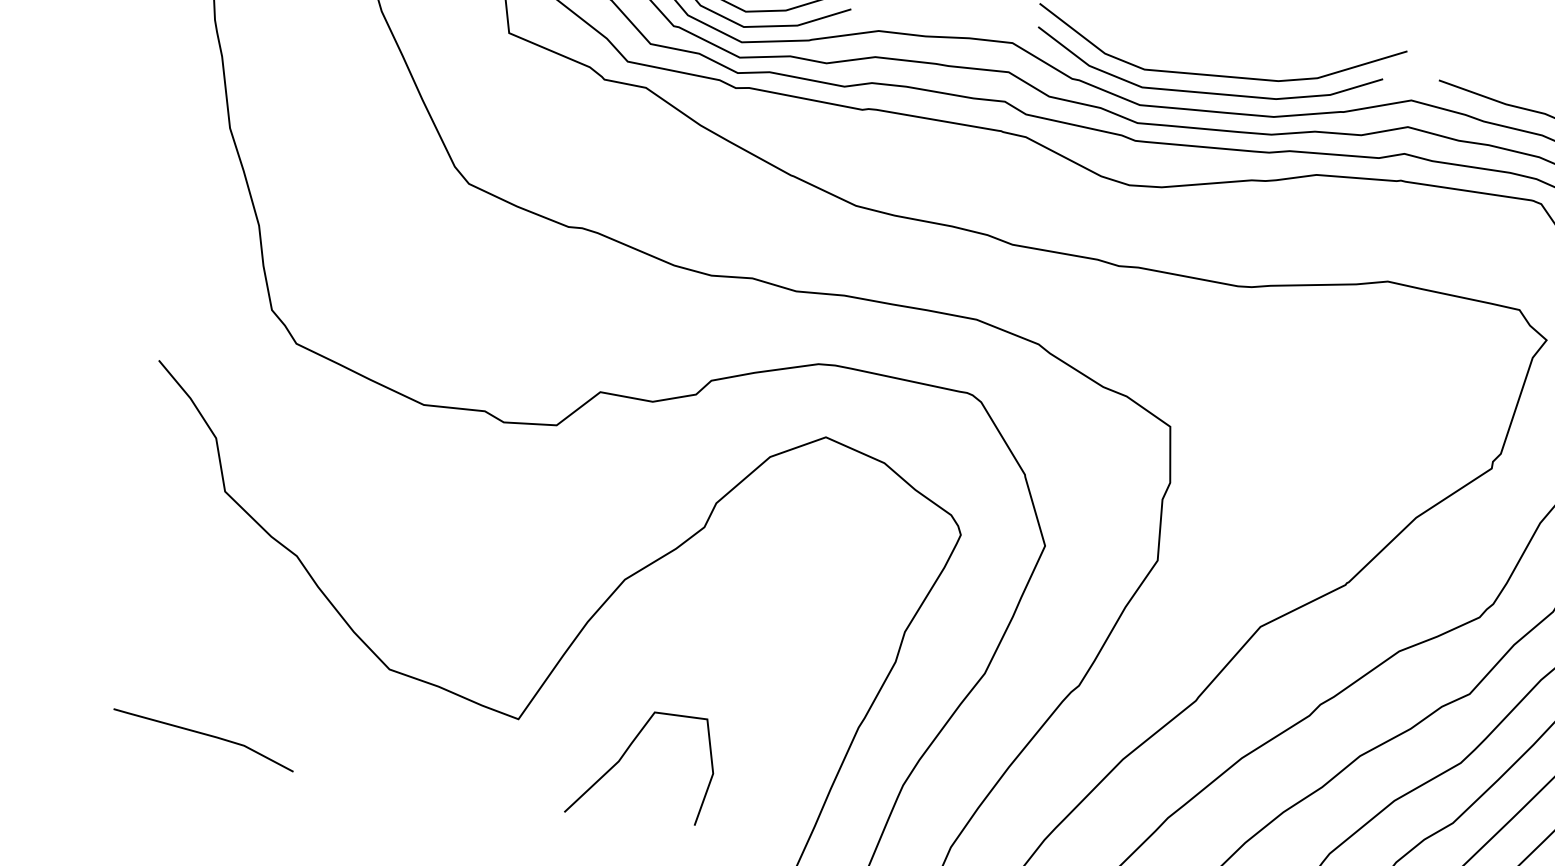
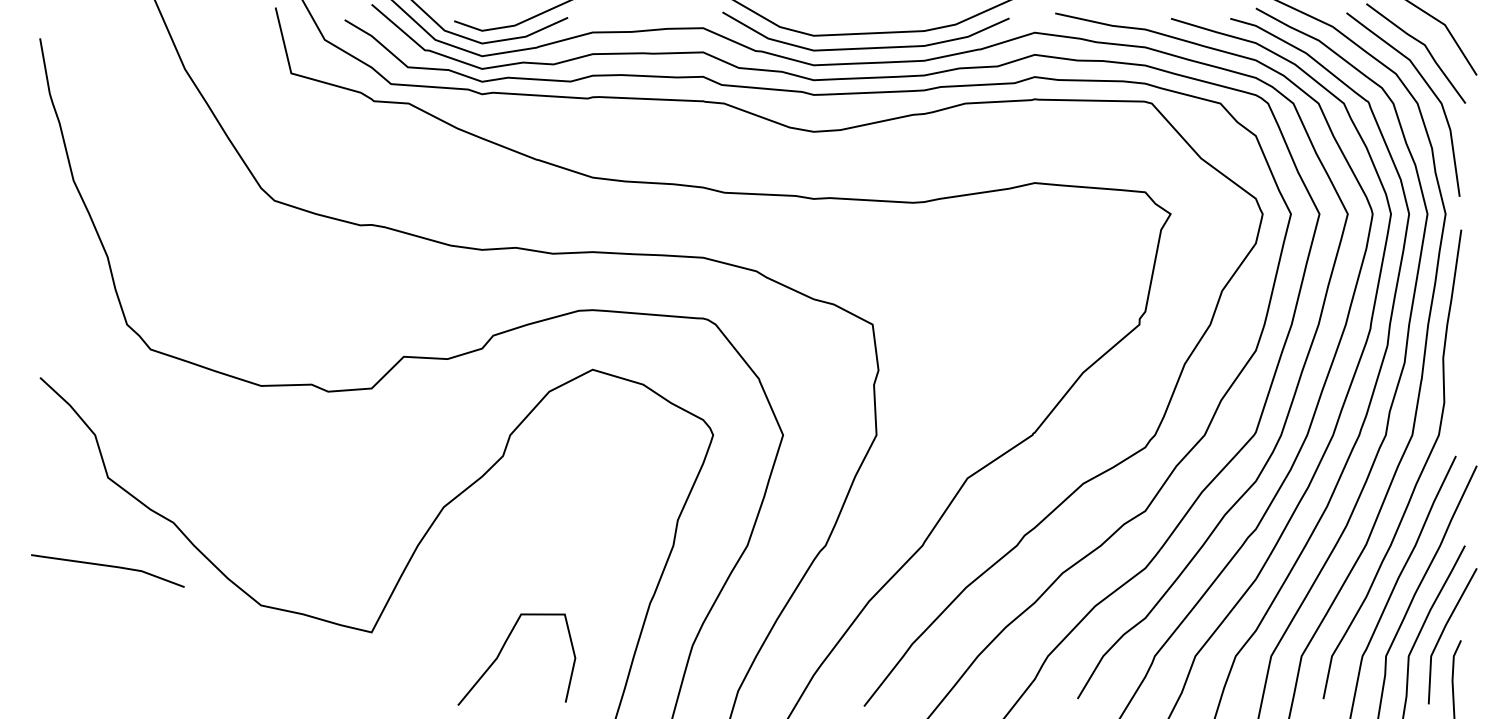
line: (203, 734) -> (107, 566), moved
curve: (625, 755) -> (501, 652), moved

